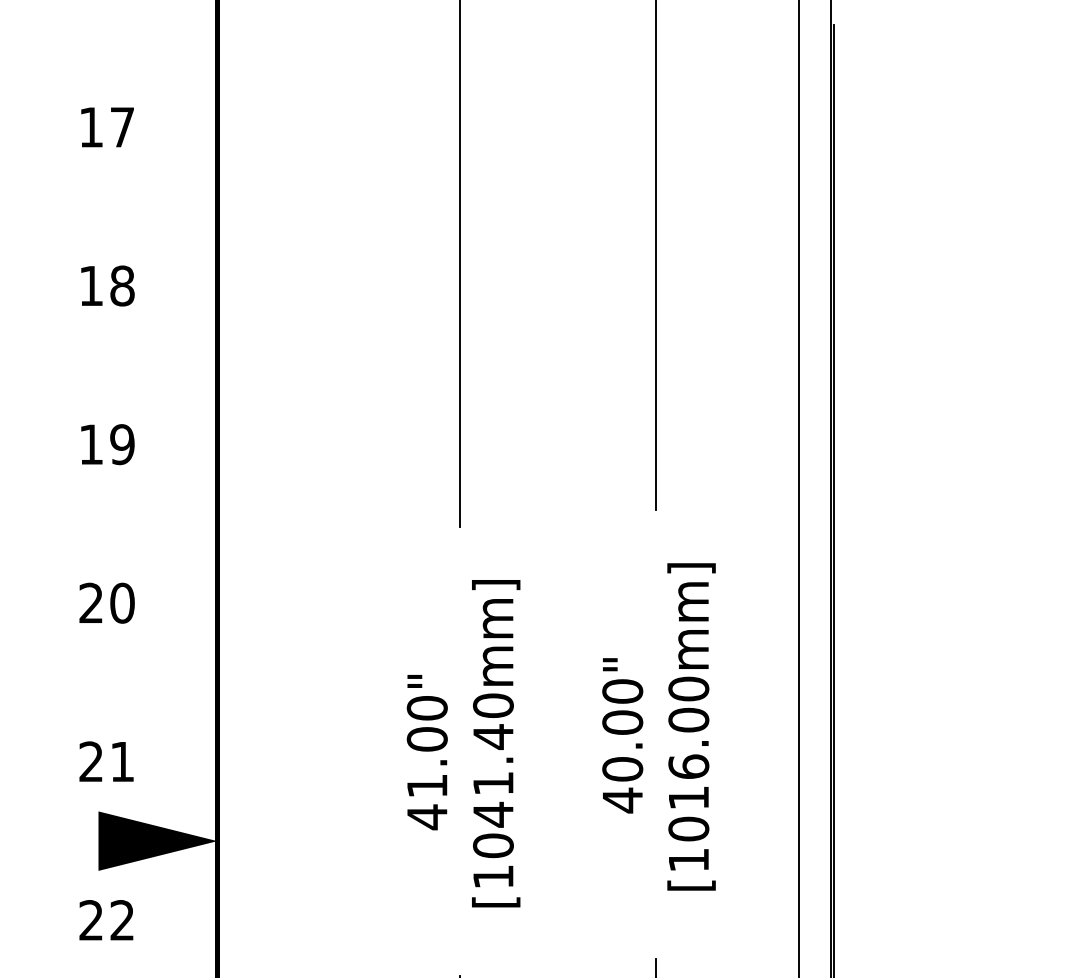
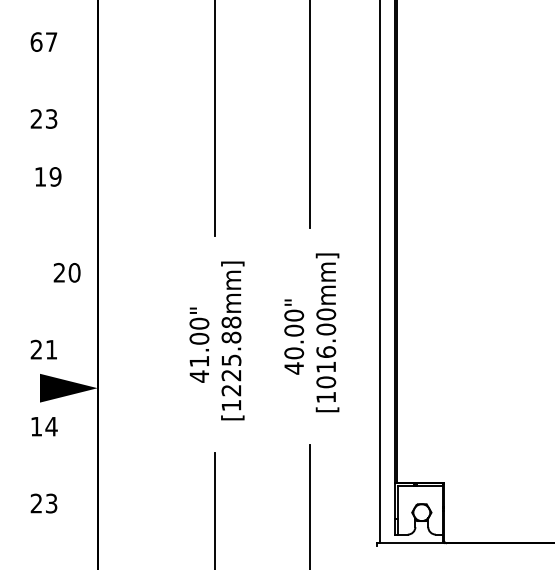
text: (91, 126) -> (36, 41), 17 -> 67
text: (105, 284) -> (43, 118), 18 -> 23
text: (107, 443) -> (48, 176), moved
text: (105, 602) -> (66, 272), moved
text: (493, 775) -> (231, 356), [1041.40mm] -> [1225.88mm]
text: (105, 920) -> (43, 426), 22 -> 14

